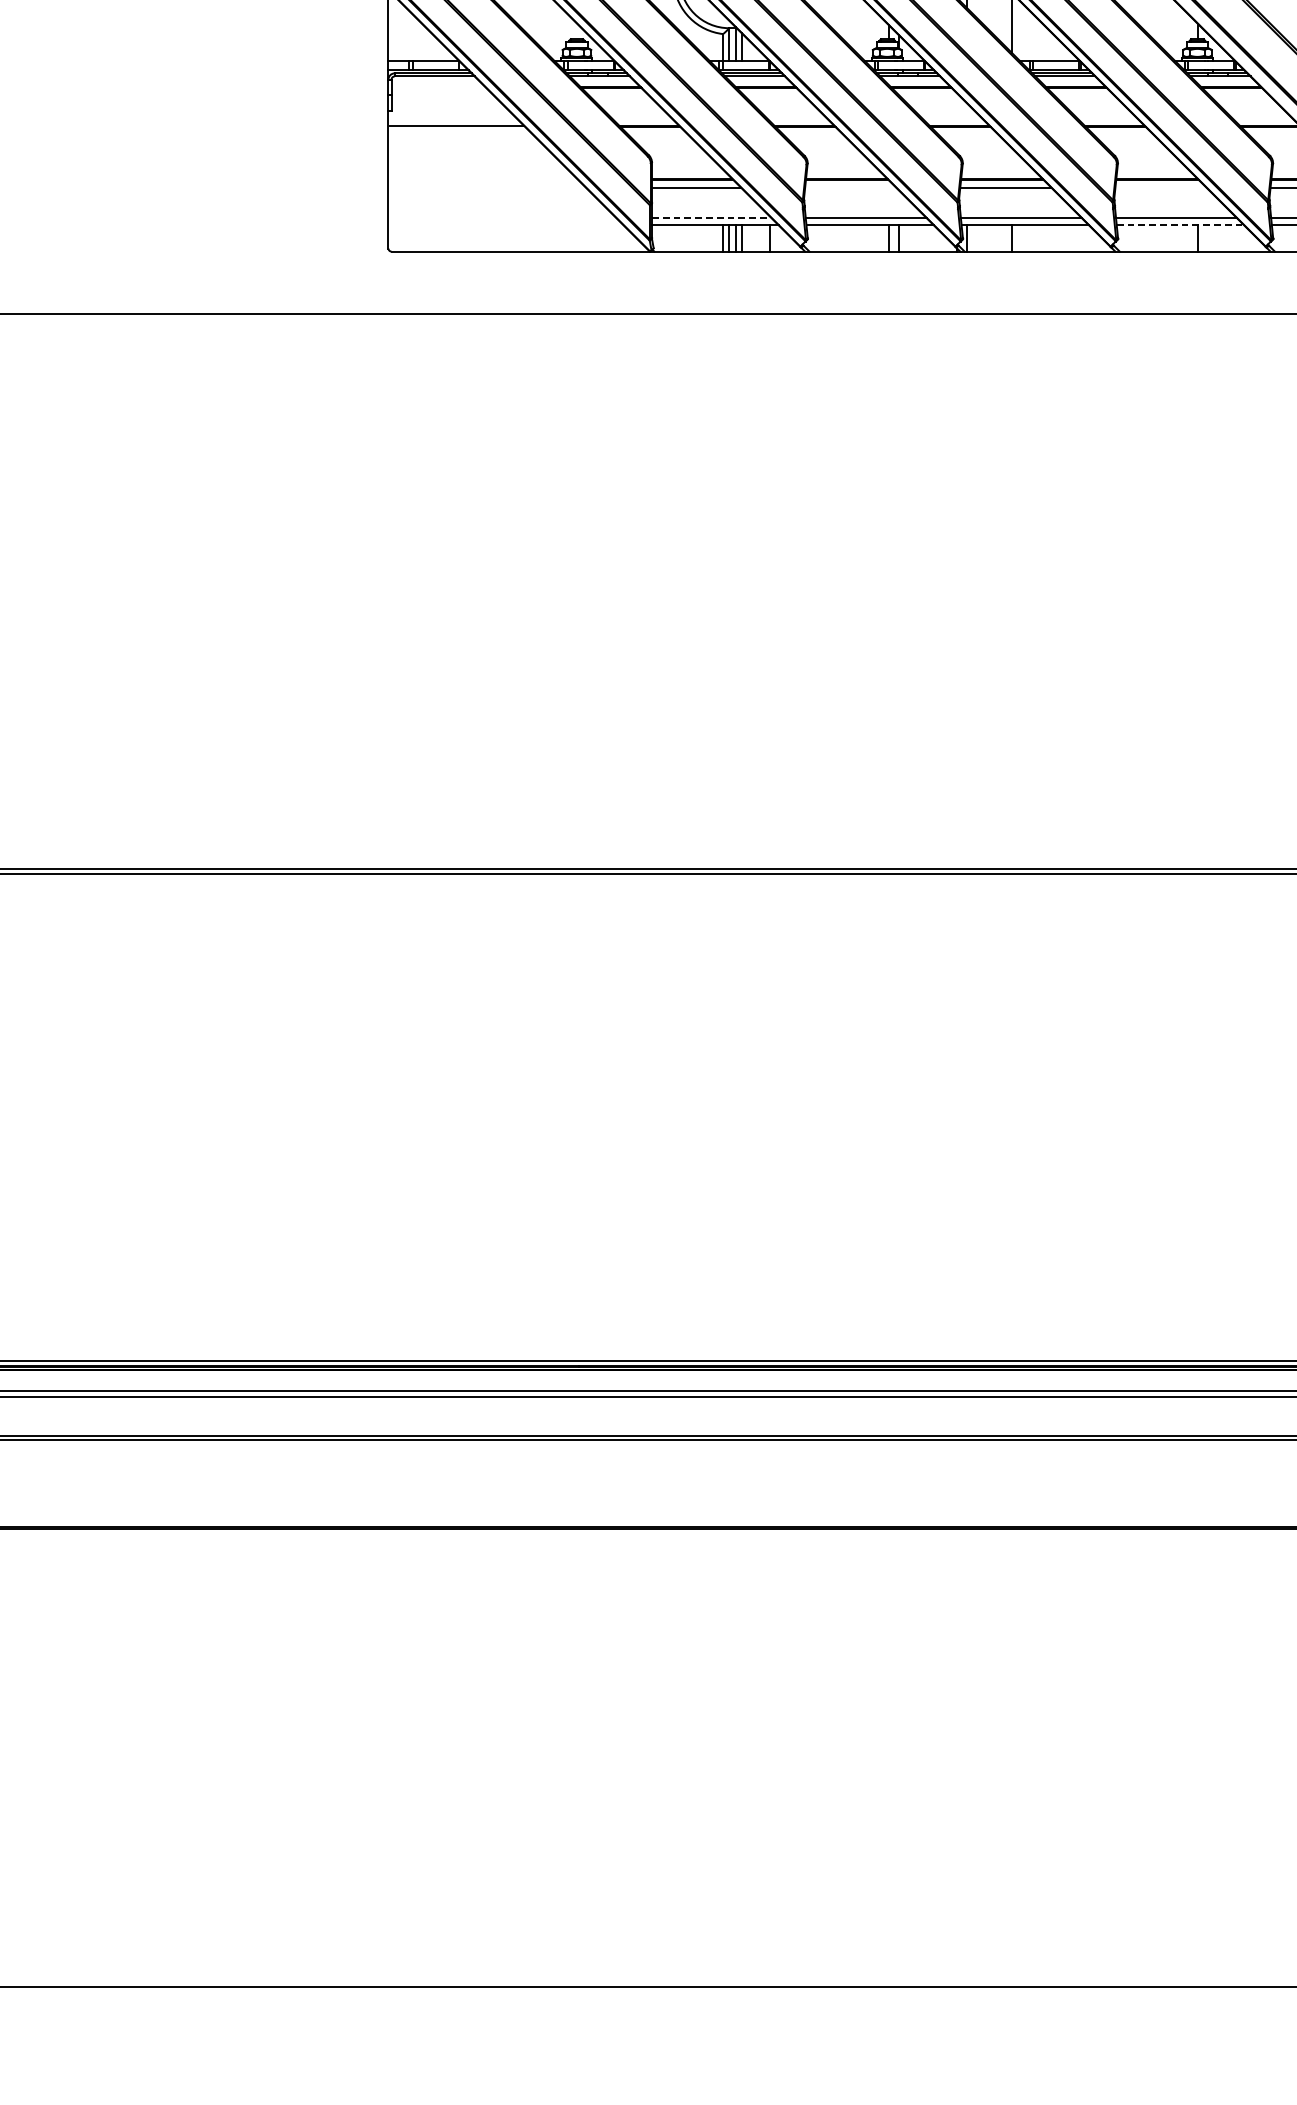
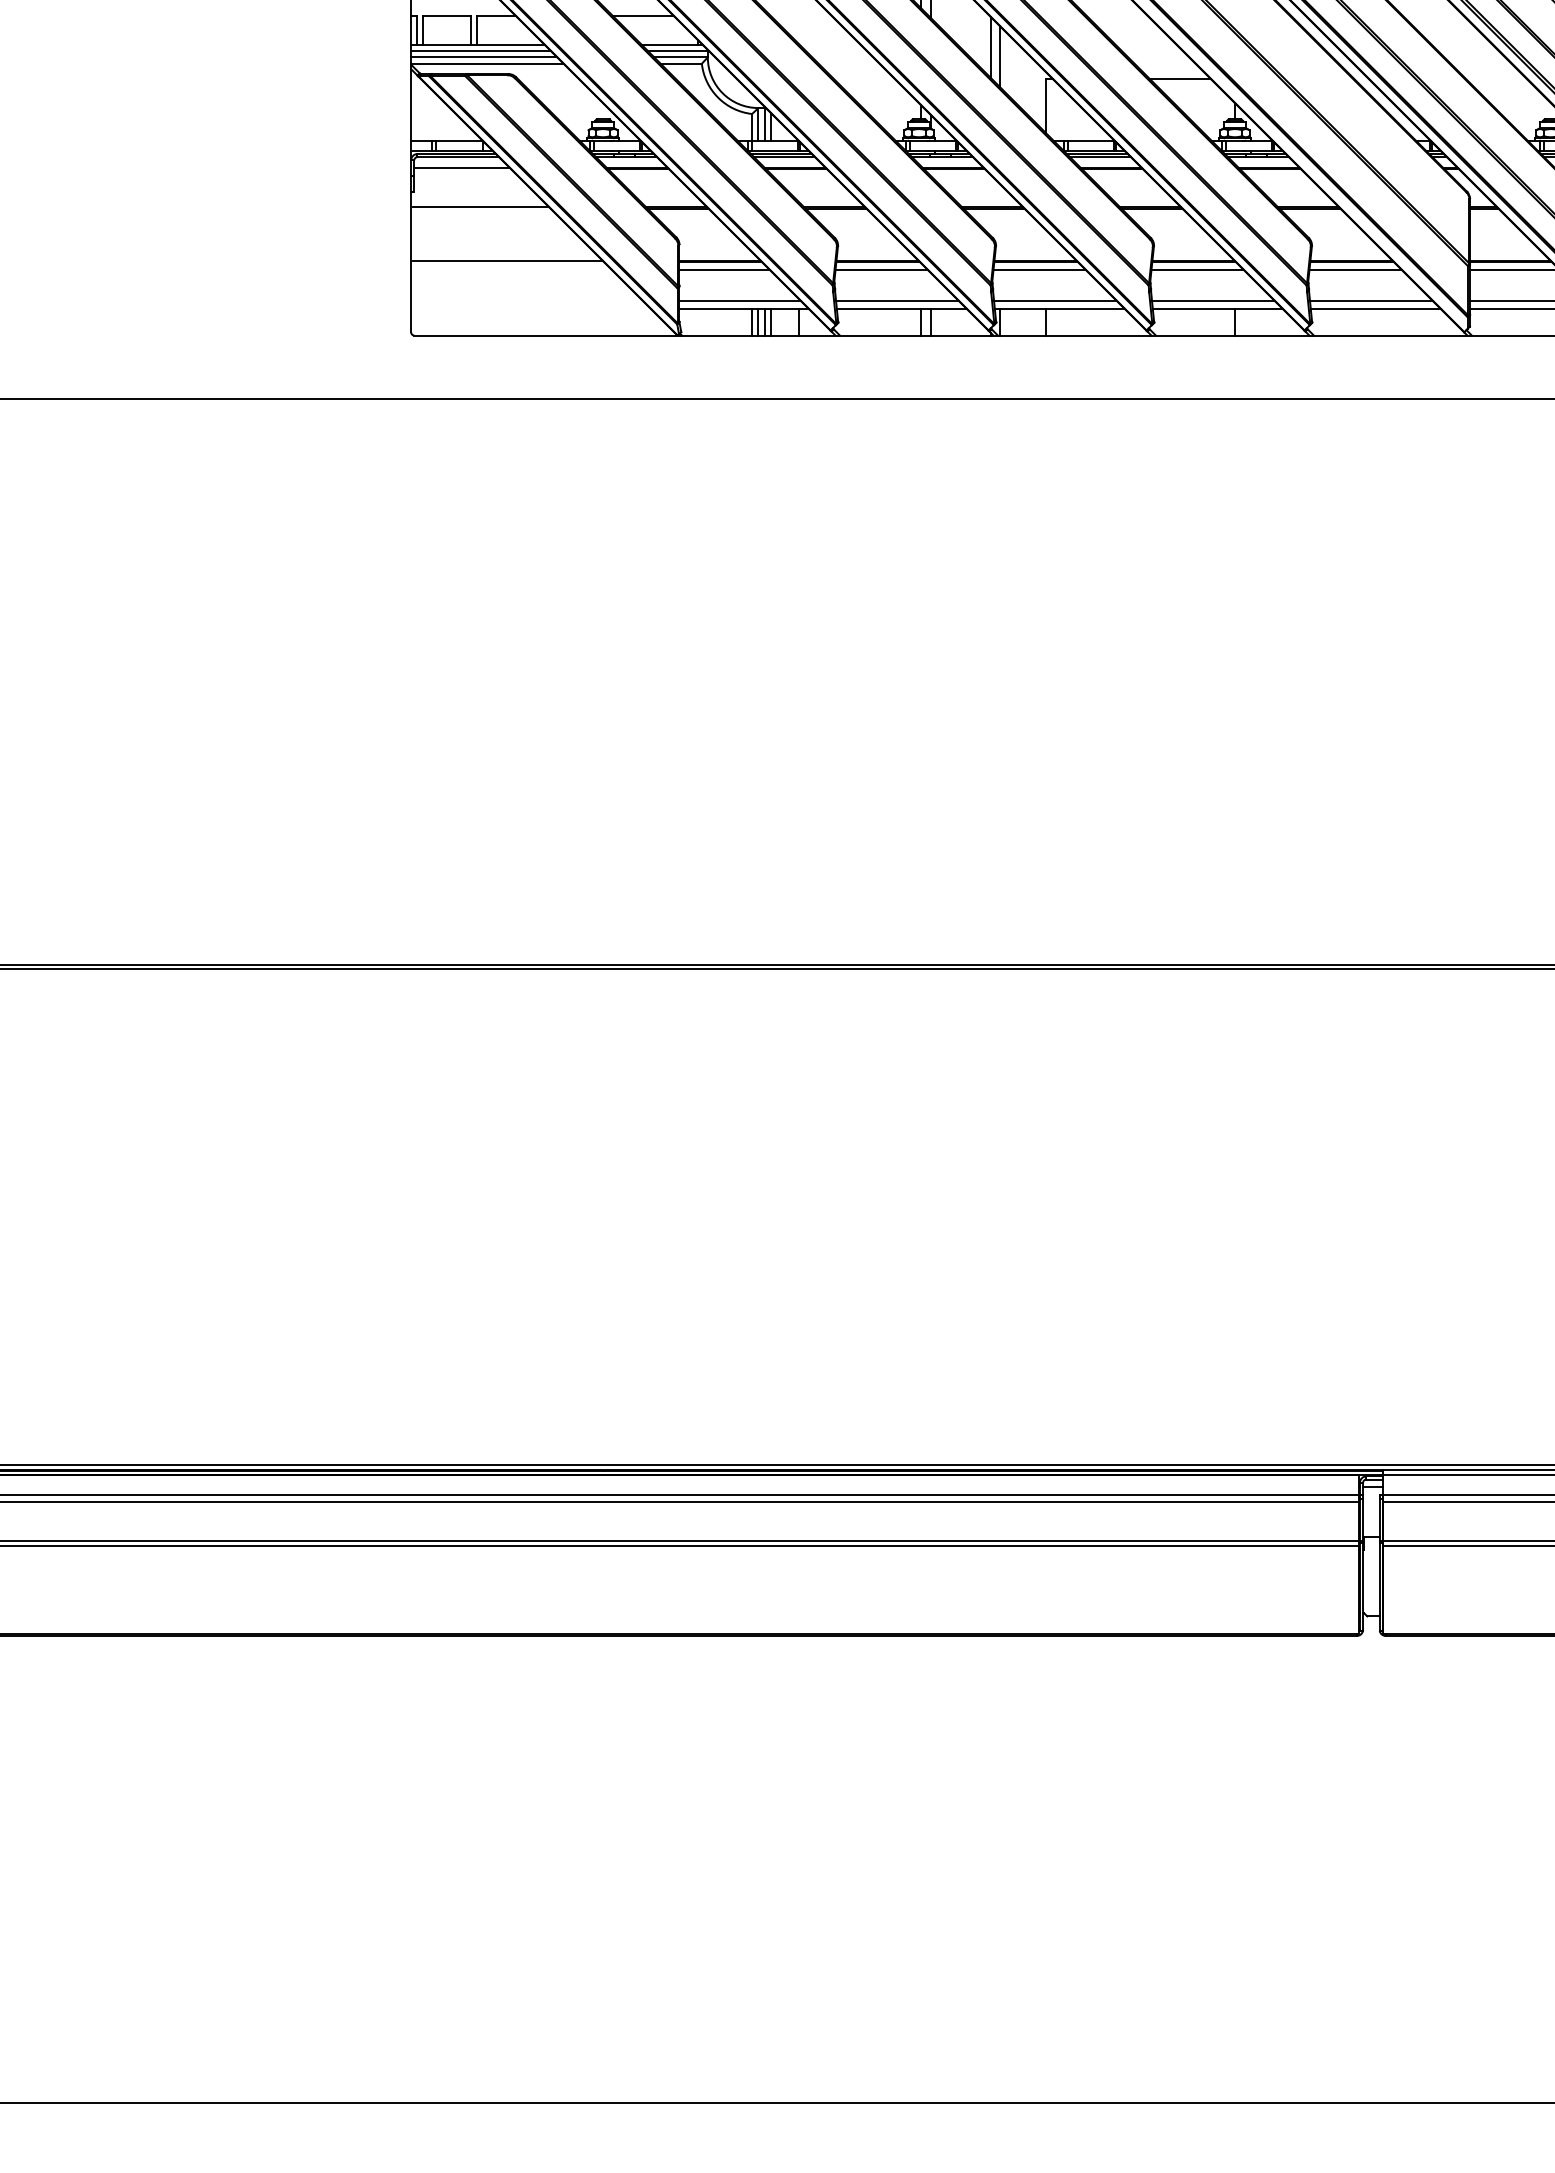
line: (438, 87) -> (462, 168), added
line: (483, 178) -> (507, 261), added
line: (850, 187) -> (881, 270), added
line: (1160, 187) -> (1197, 270), added
line: (711, 218) -> (740, 301), dashed -> solid
line: (1180, 225) -> (1217, 308), dashed -> solid

